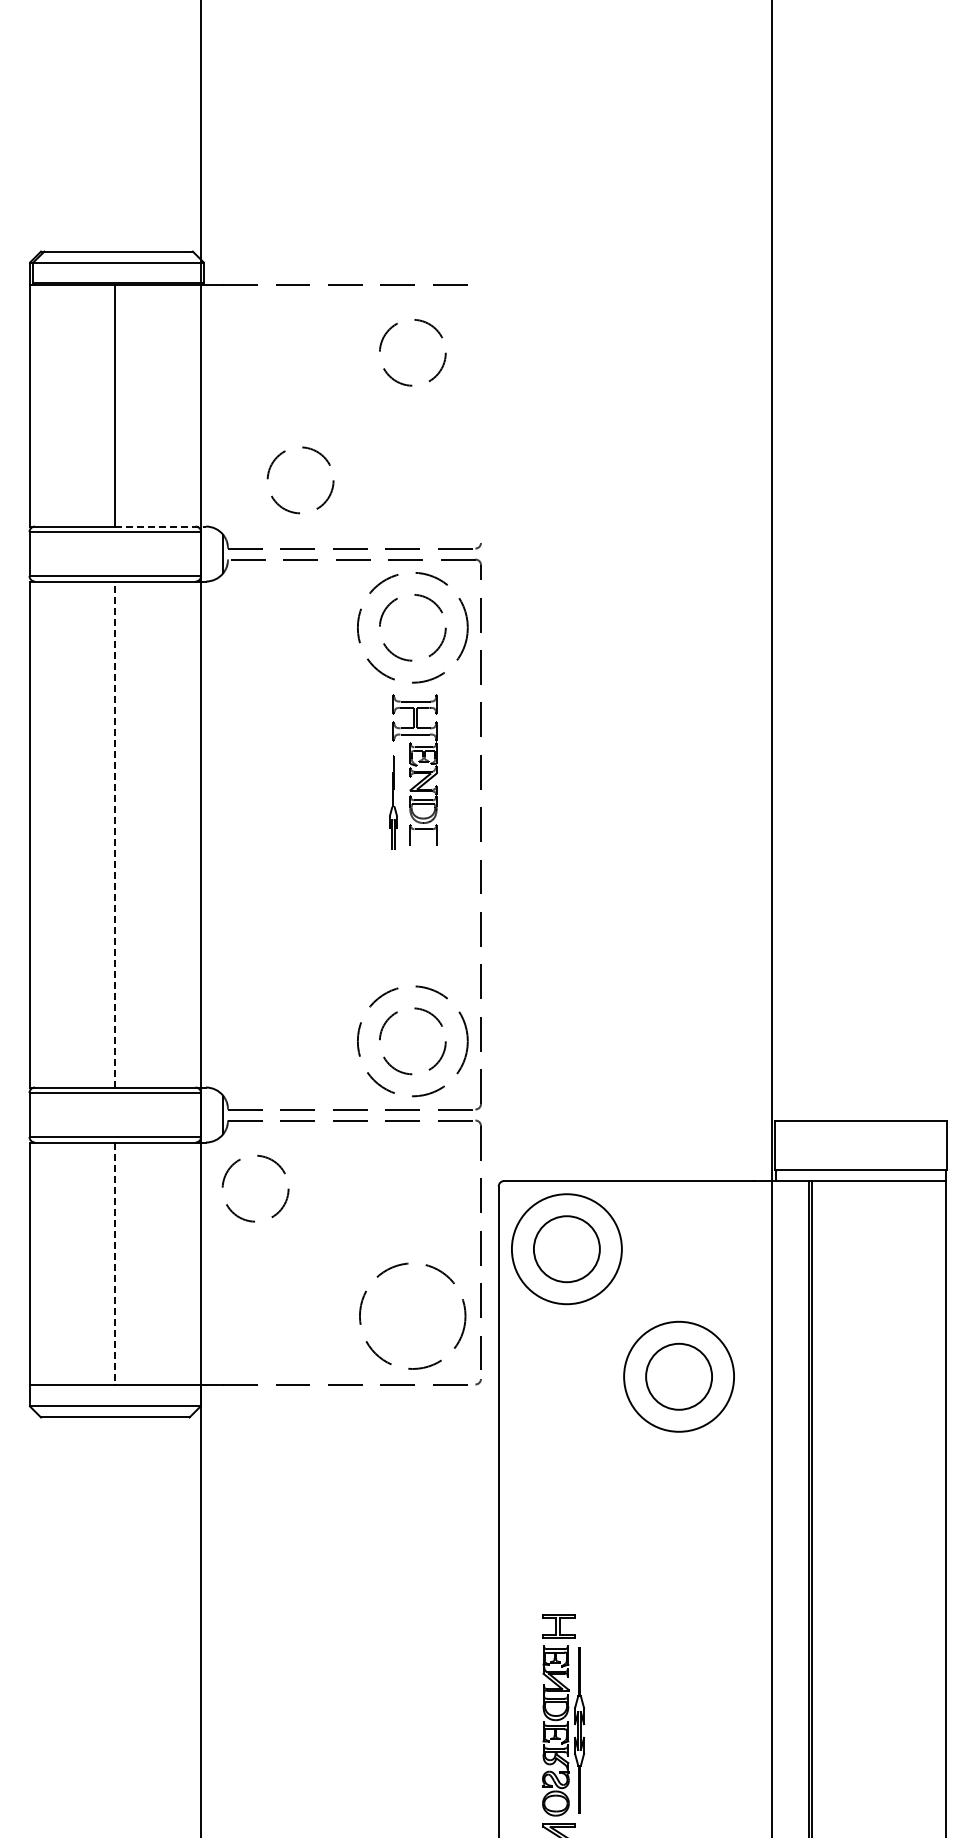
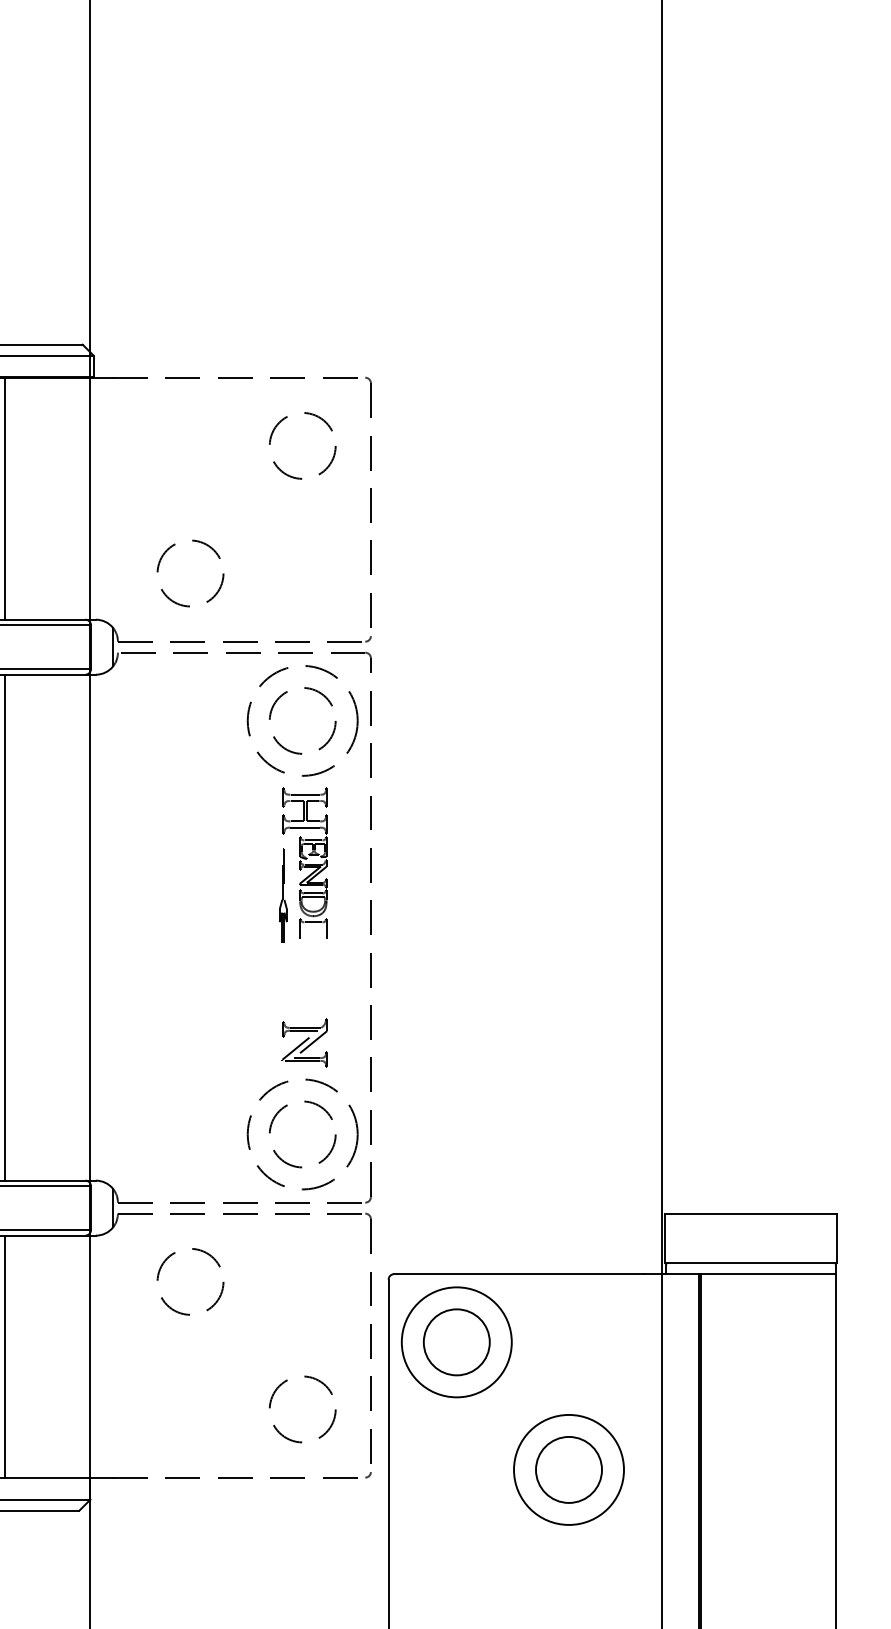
part: (478, 408) -> (368, 501), added
line: (161, 526) -> (51, 619), dashed -> solid
line: (115, 834) -> (5, 927), dashed -> solid
part: (414, 949) -> (304, 1042), added
circle: (255, 1188) -> (190, 1281), moved
line: (115, 1263) -> (5, 1356), dashed -> solid
circle: (412, 1316) -> (302, 1409), size x0.62

